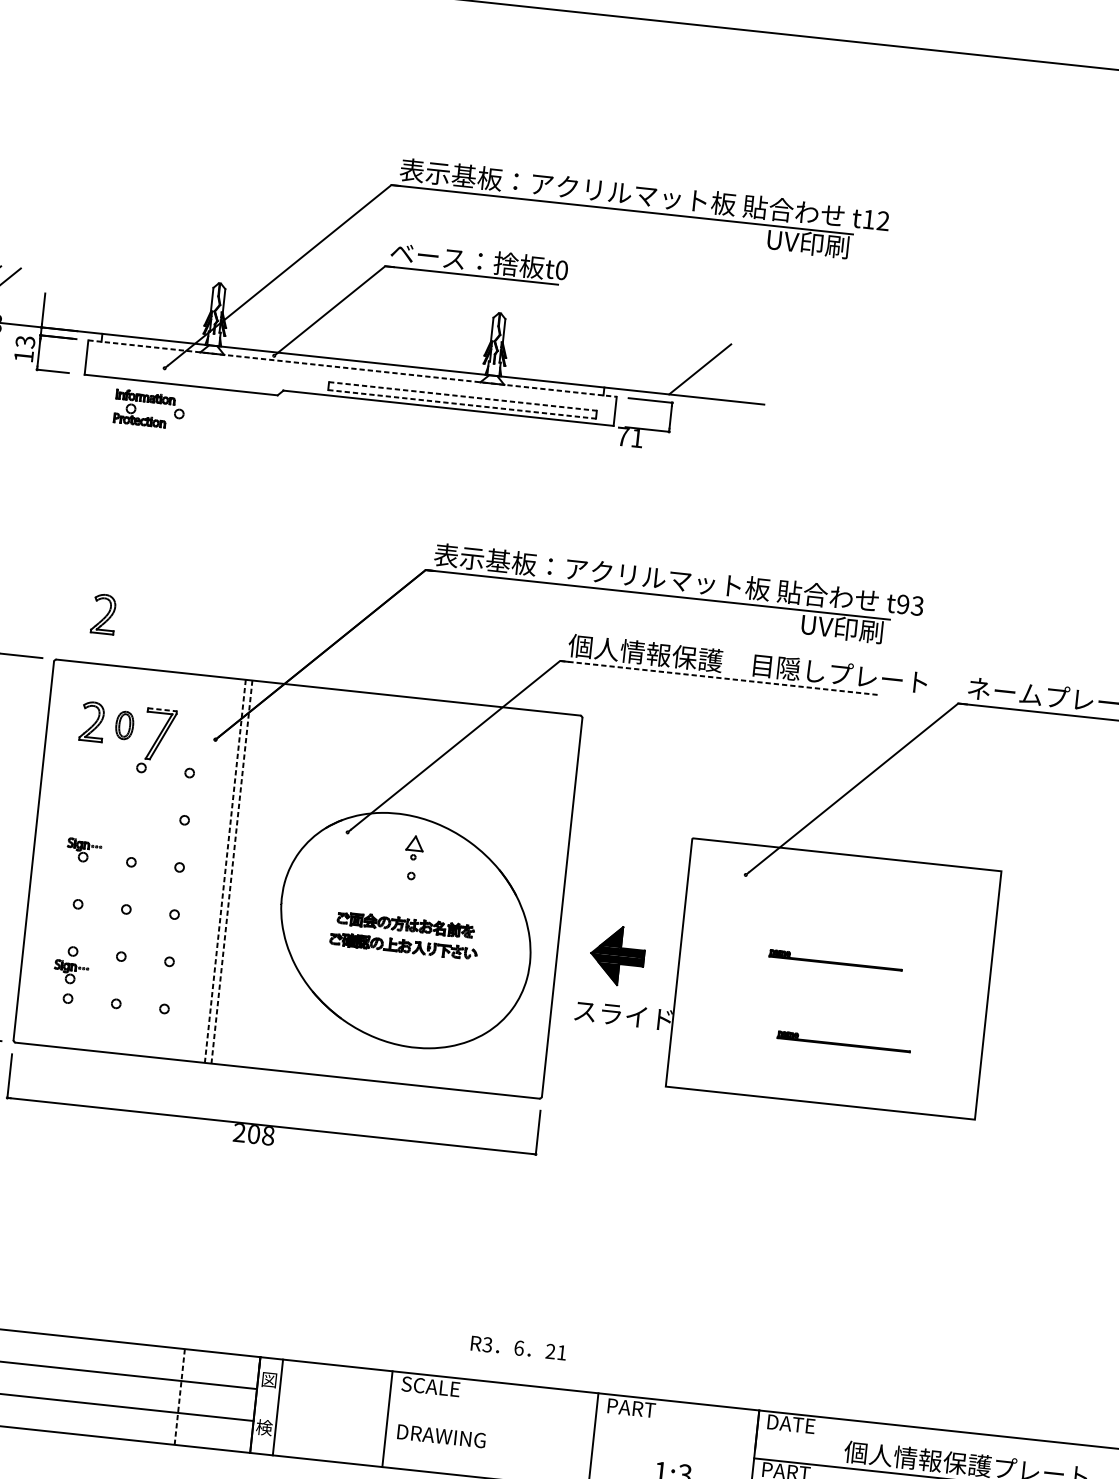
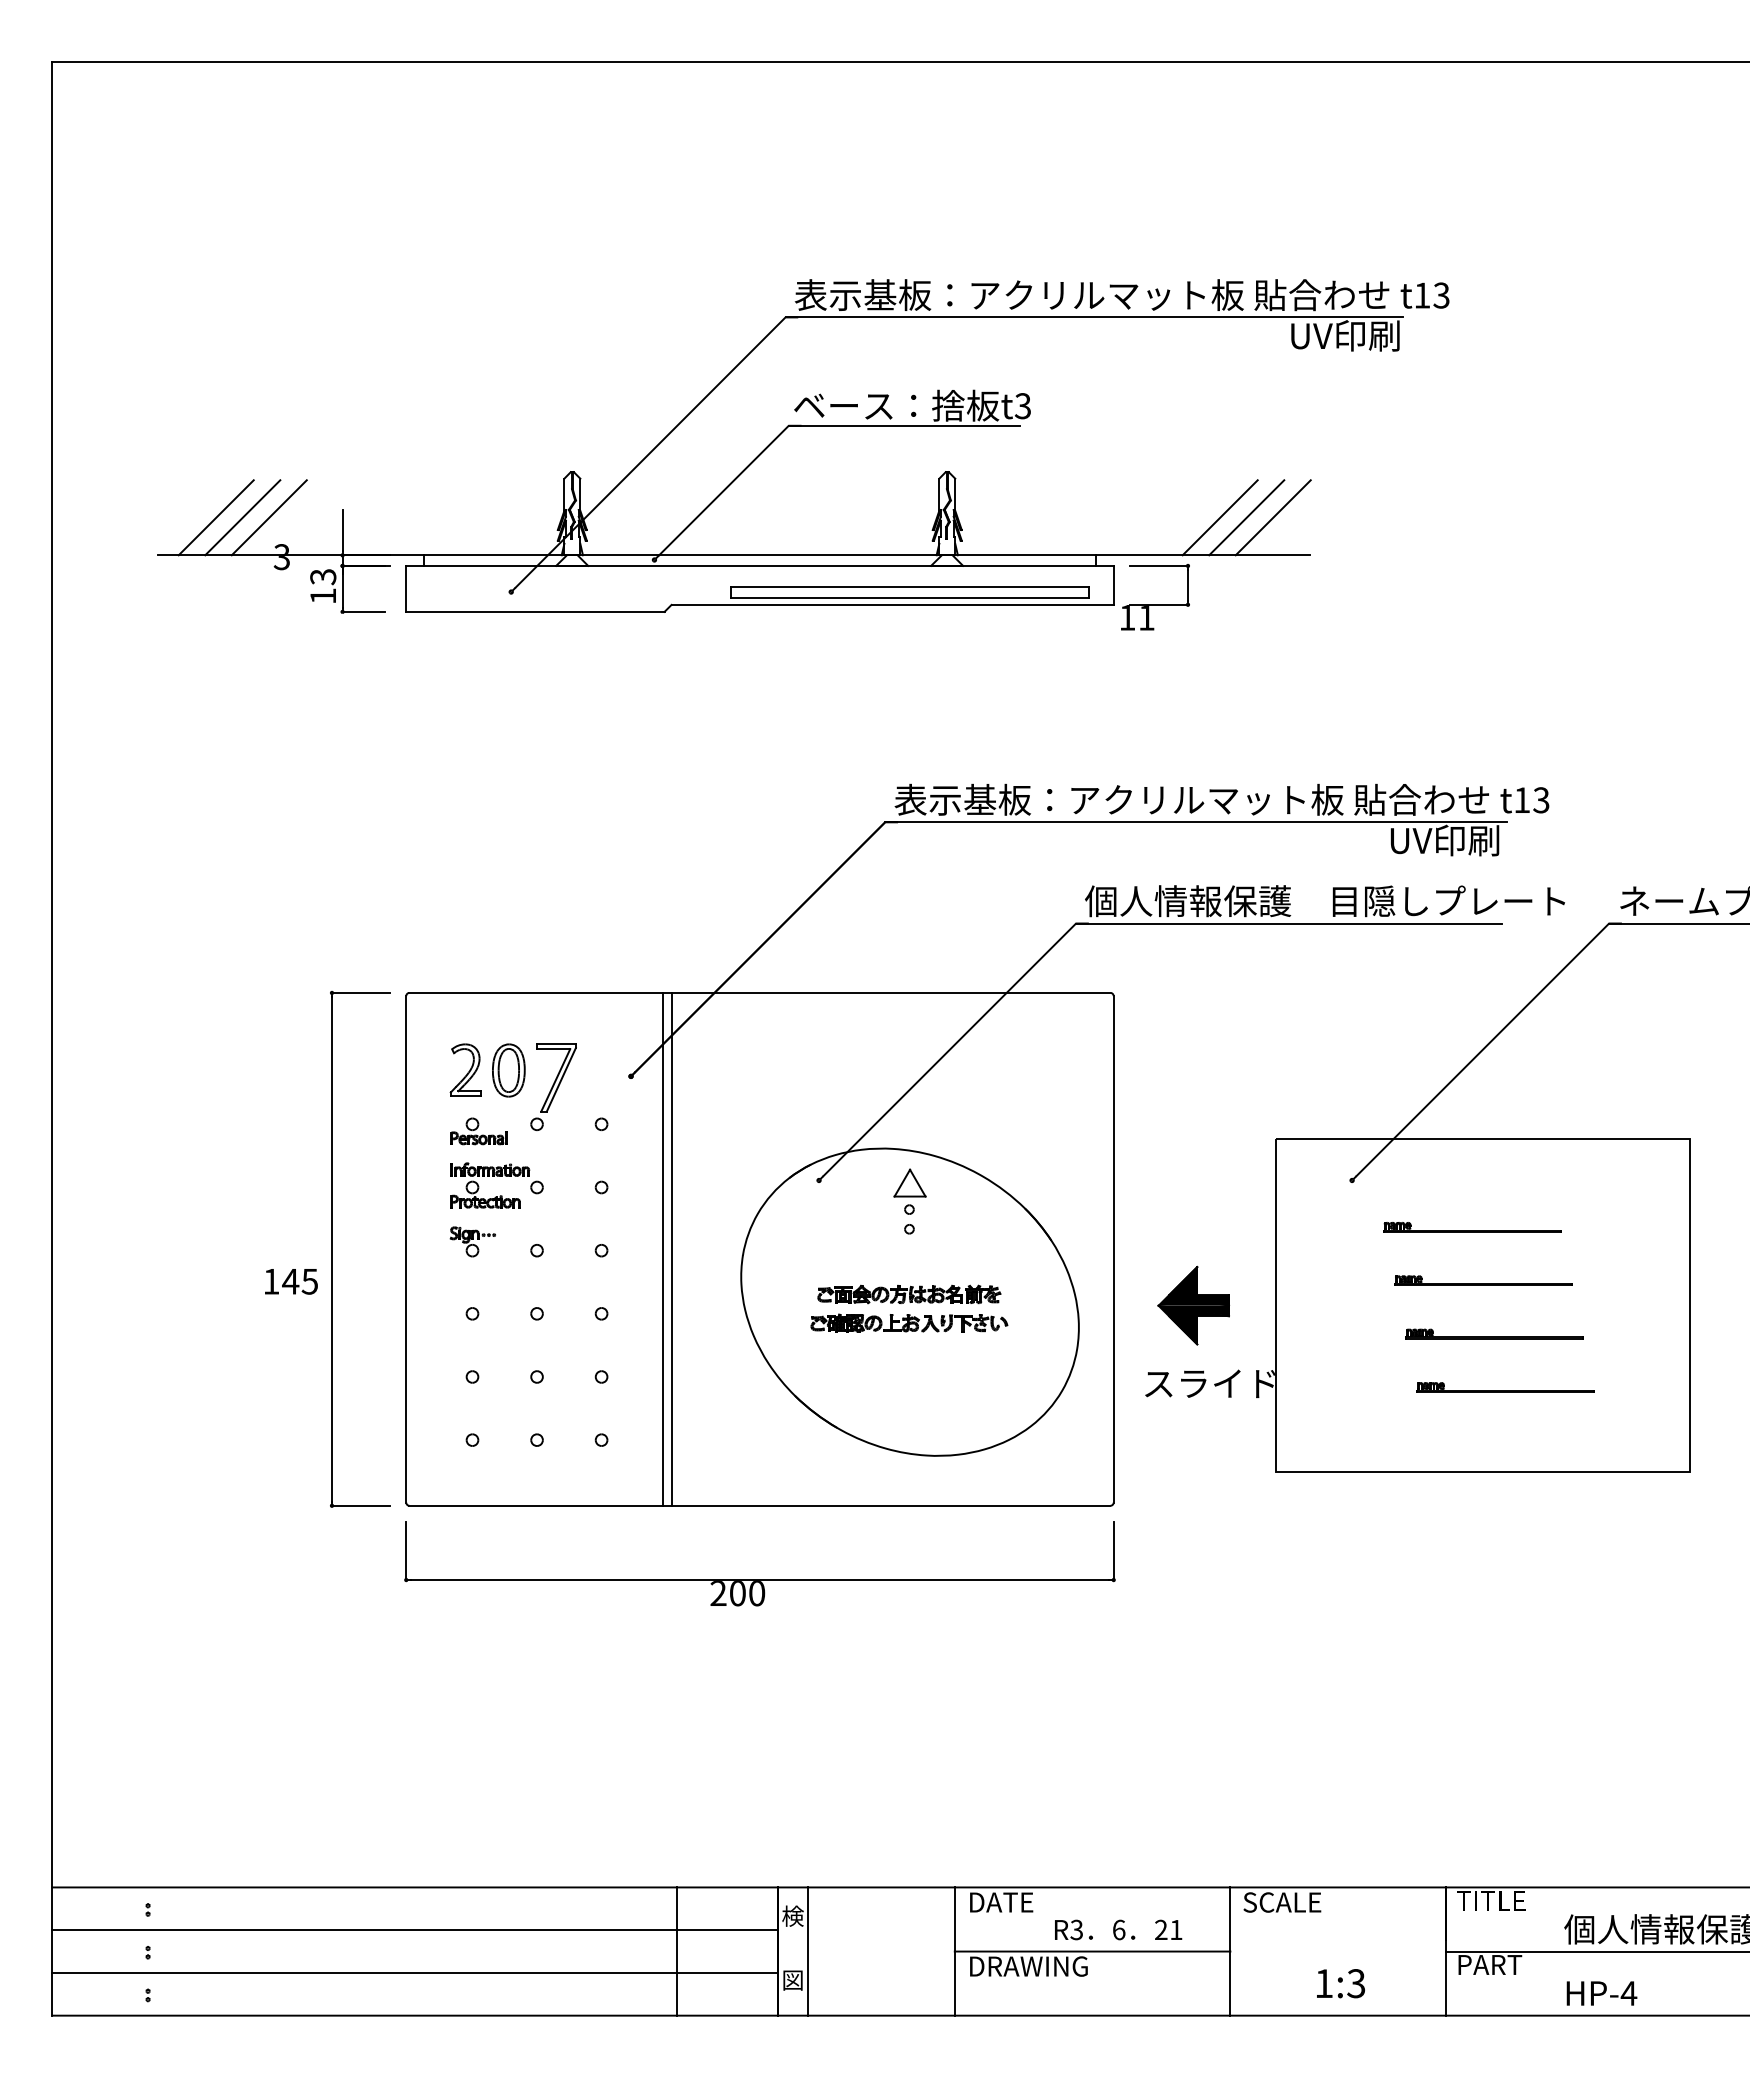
text: (883, 221) -> (1441, 295), t12 -> t13
text: (561, 270) -> (1022, 406), t0 -> t3
line: (352, 368) -> (759, 565), dashed -> solid
line: (719, 371) -> (1246, 517), added
line: (739, 373) -> (1272, 517), added
line: (463, 396) -> (910, 587), dashed -> solid
part: (149, 402) -> (496, 1176), moved
line: (462, 404) -> (910, 597), dashed -> solid
text: (622, 436) -> (1127, 617), 71 -> 11
text: (902, 604) -> (1521, 800), t93 -> t13
part: (103, 613) -> (465, 925), removed
line: (719, 678) -> (1289, 923), dashed -> solid
line: (163, 709) -> (557, 1044), dashed -> solid
part: (124, 725) -> (508, 1070), size x1.43
part: (97, 768) -> (478, 1131), added
part: (414, 847) -> (909, 1191), size x1.43
line: (225, 871) -> (662, 1249), dashed -> solid
line: (231, 872) -> (671, 1249), dashed -> solid
part: (831, 919) -> (1472, 1227), added
part: (70, 972) -> (472, 1404), removed
part: (839, 1000) -> (1494, 1333), added
text: (268, 1135) -> (757, 1593), 208 -> 200
text: (518, 1347) -> (1118, 1929), moved
text: (269, 1379) -> (792, 1915), 図 -> 検
text: (430, 1386) -> (1007, 1902), SCALE -> DATE
line: (179, 1396) -> (676, 1951), dashed -> solid
text: (636, 1408) -> (1282, 1902), PART -> SCALE
text: (792, 1423) -> (1491, 1900), DATE -> TITLE
text: (264, 1427) -> (792, 1979), 検 -> 図
line: (490, 1430) -> (1092, 1951), added

